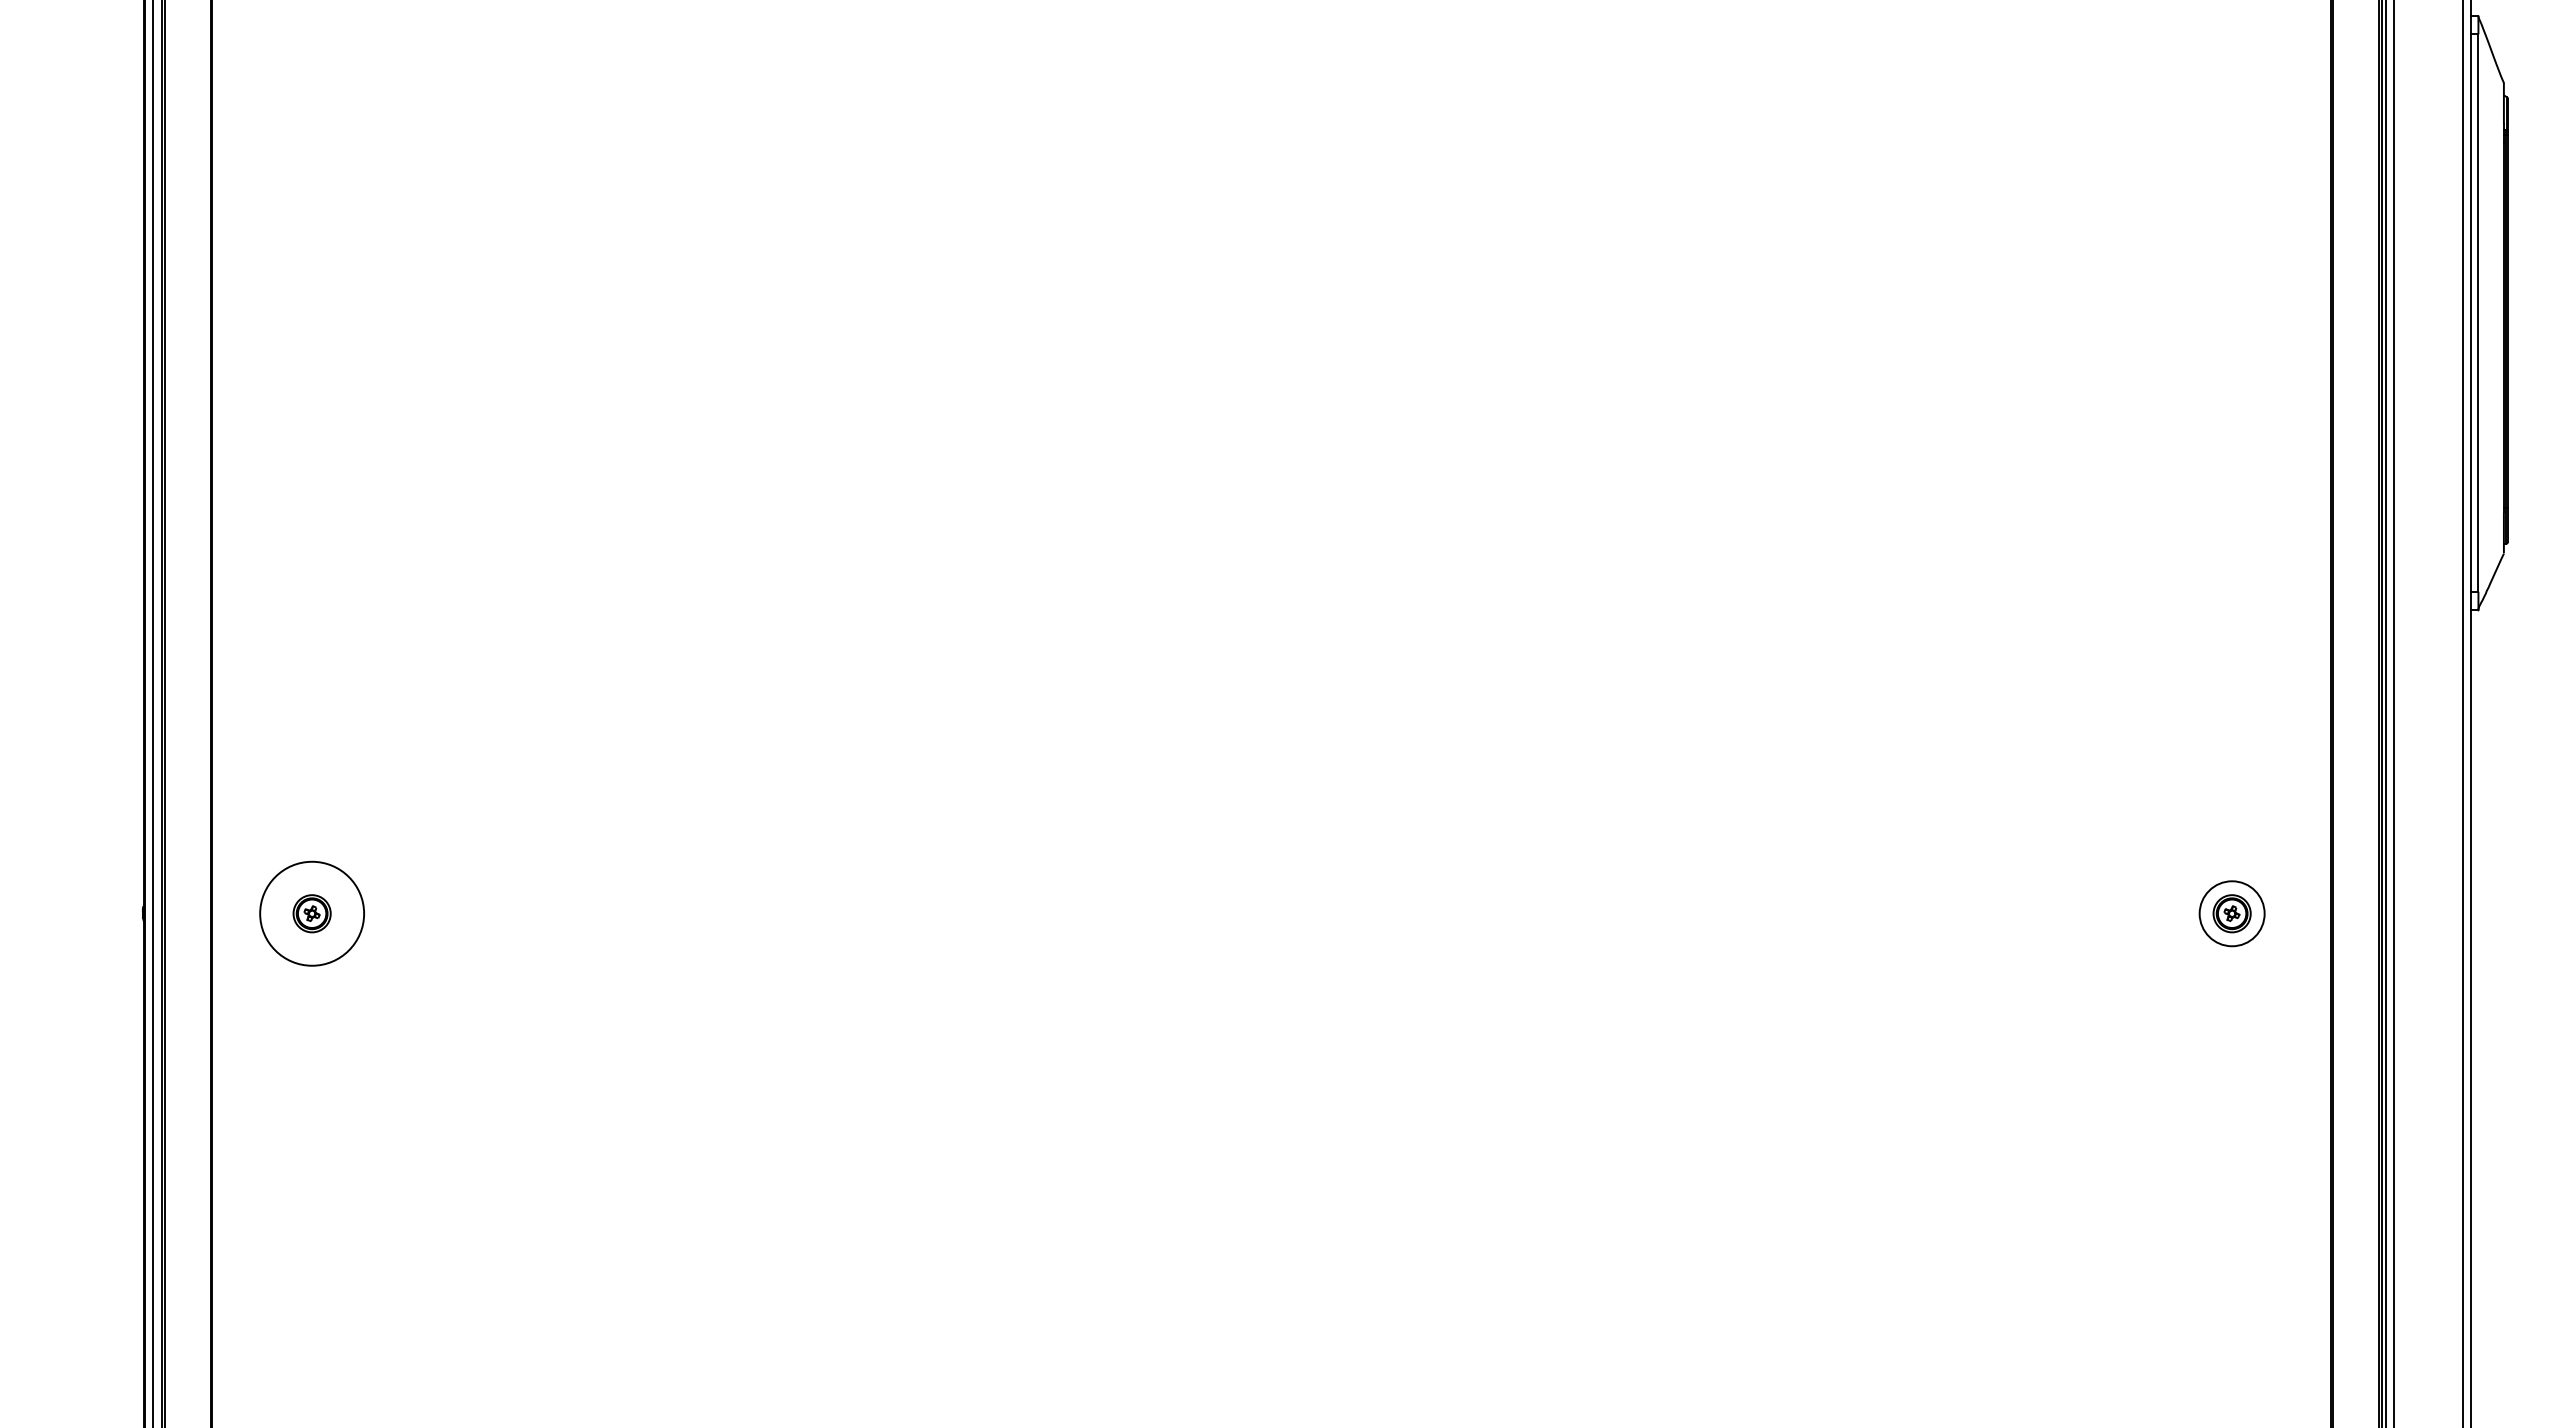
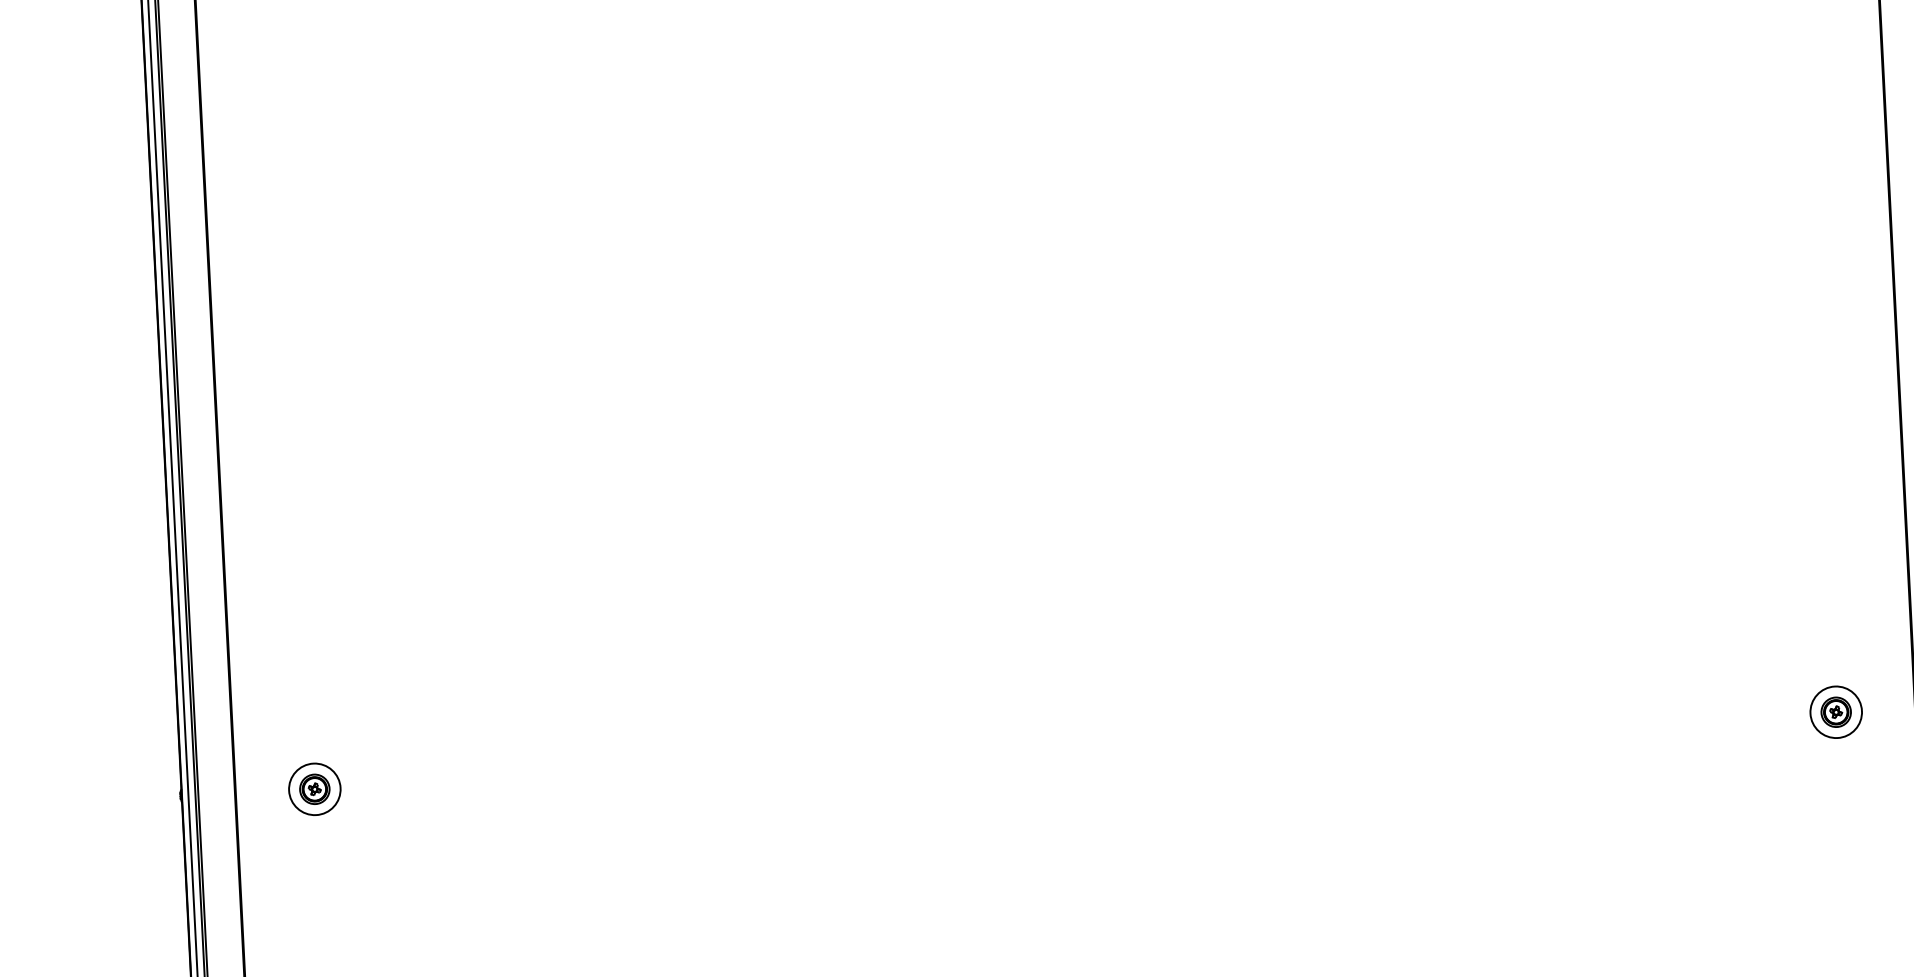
circle: (311, 913) -> (314, 789), size x0.62

